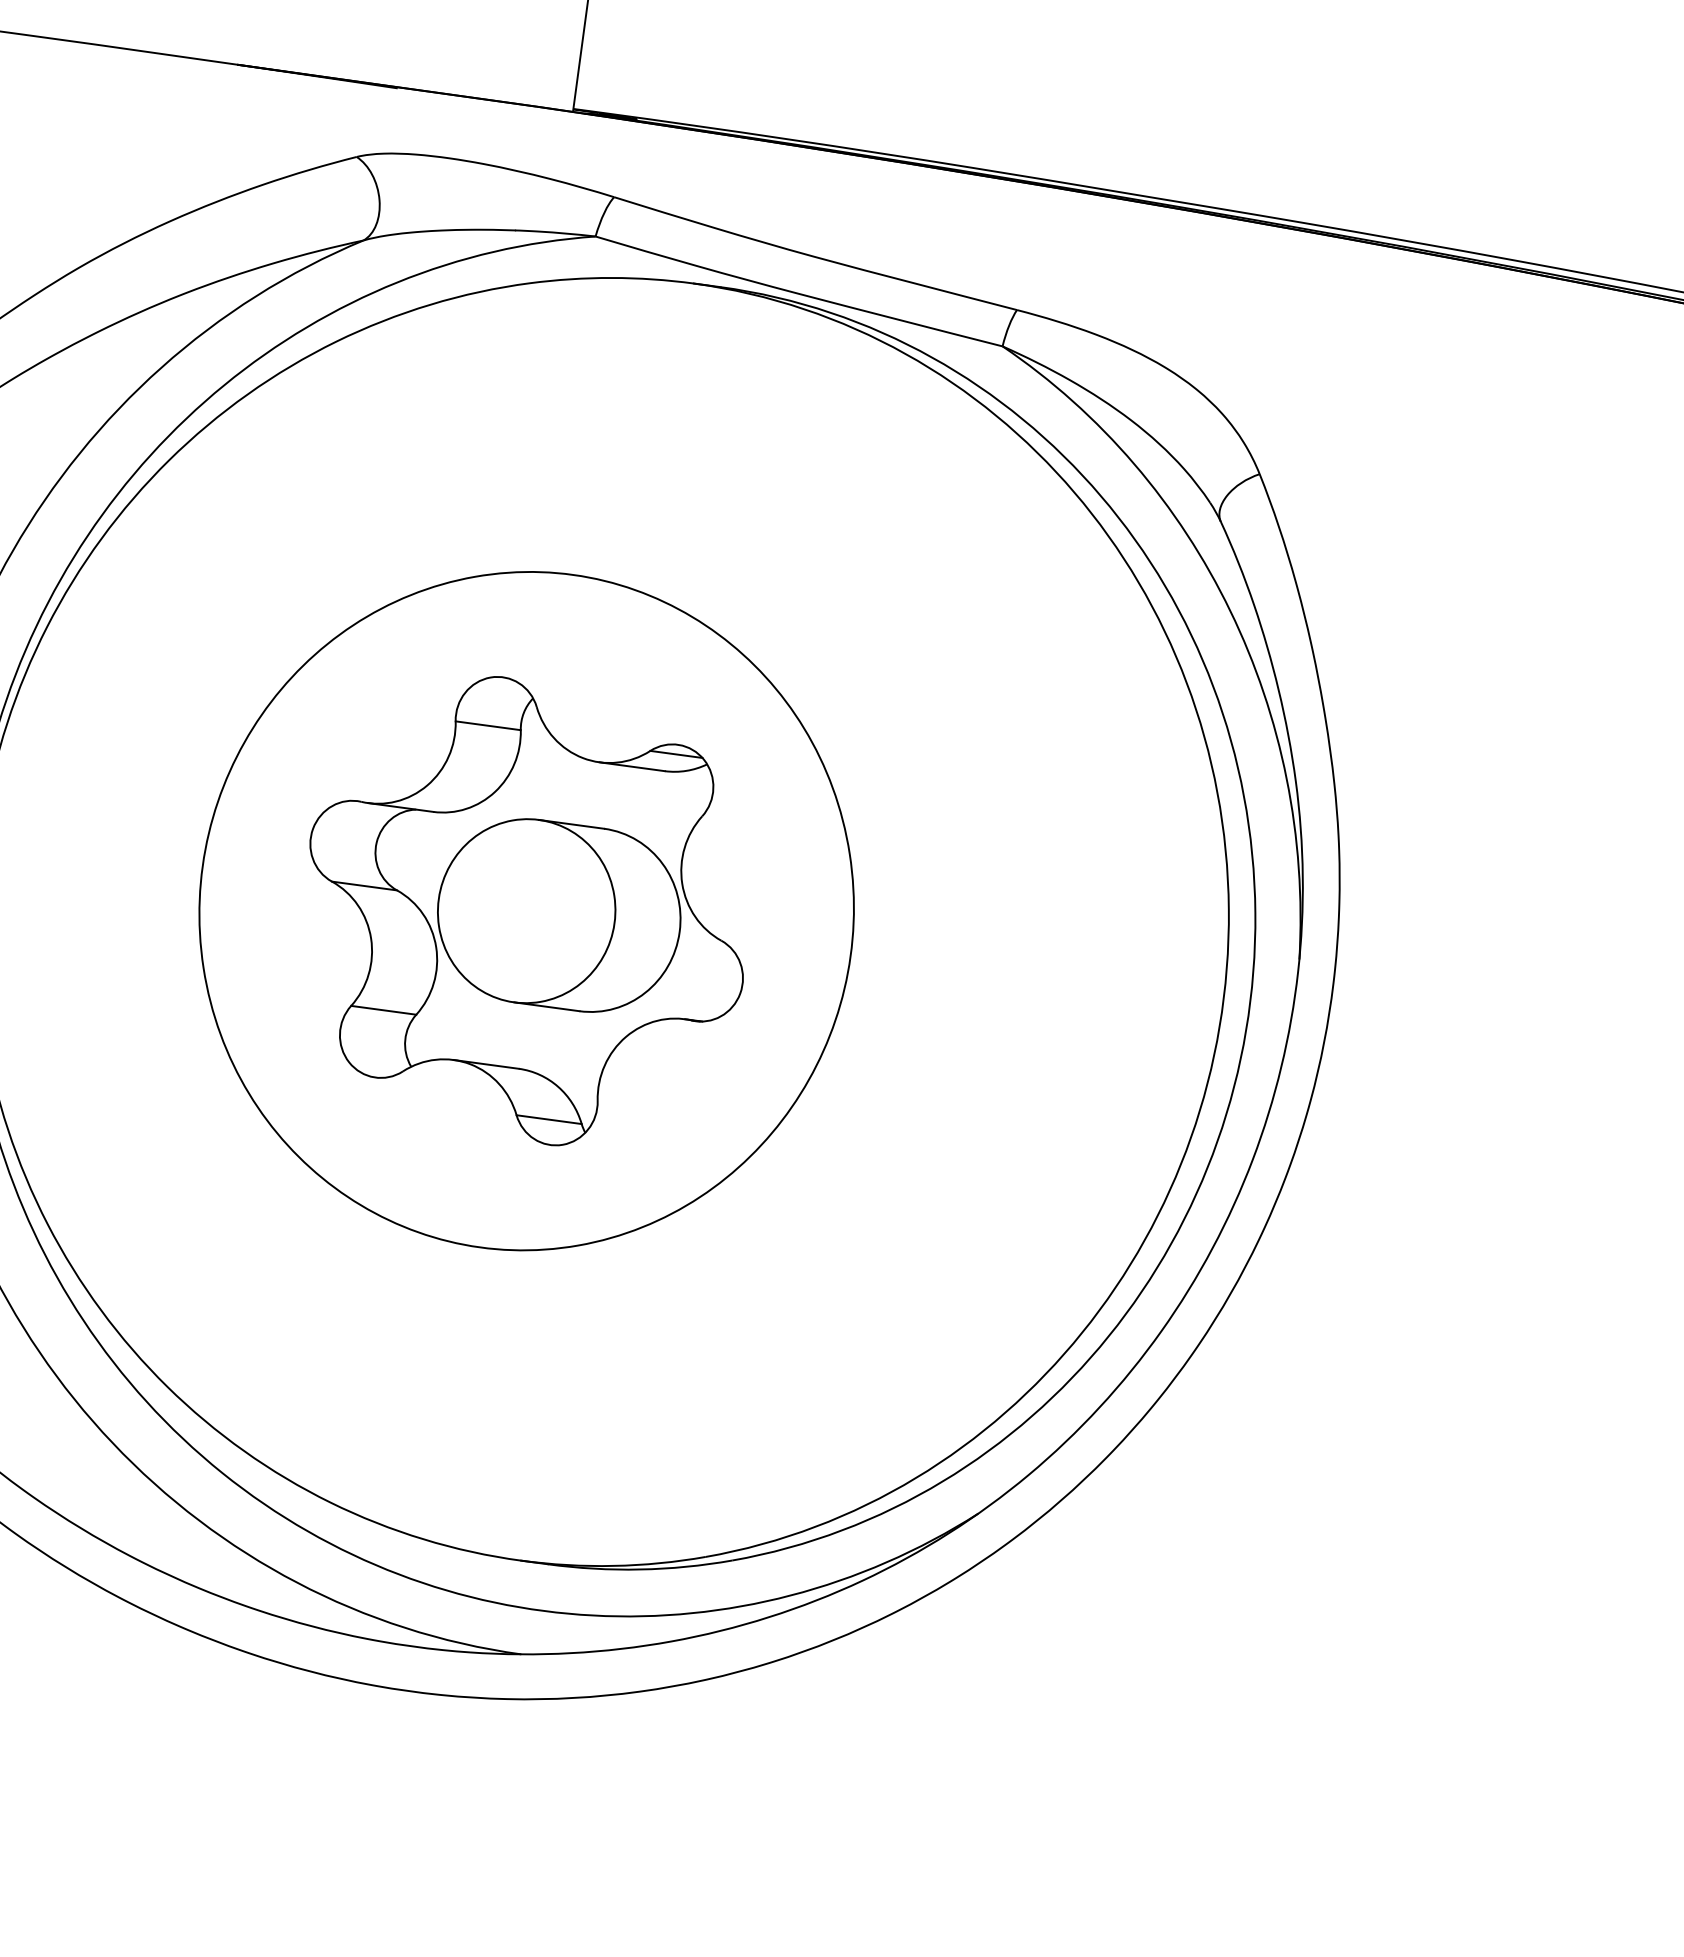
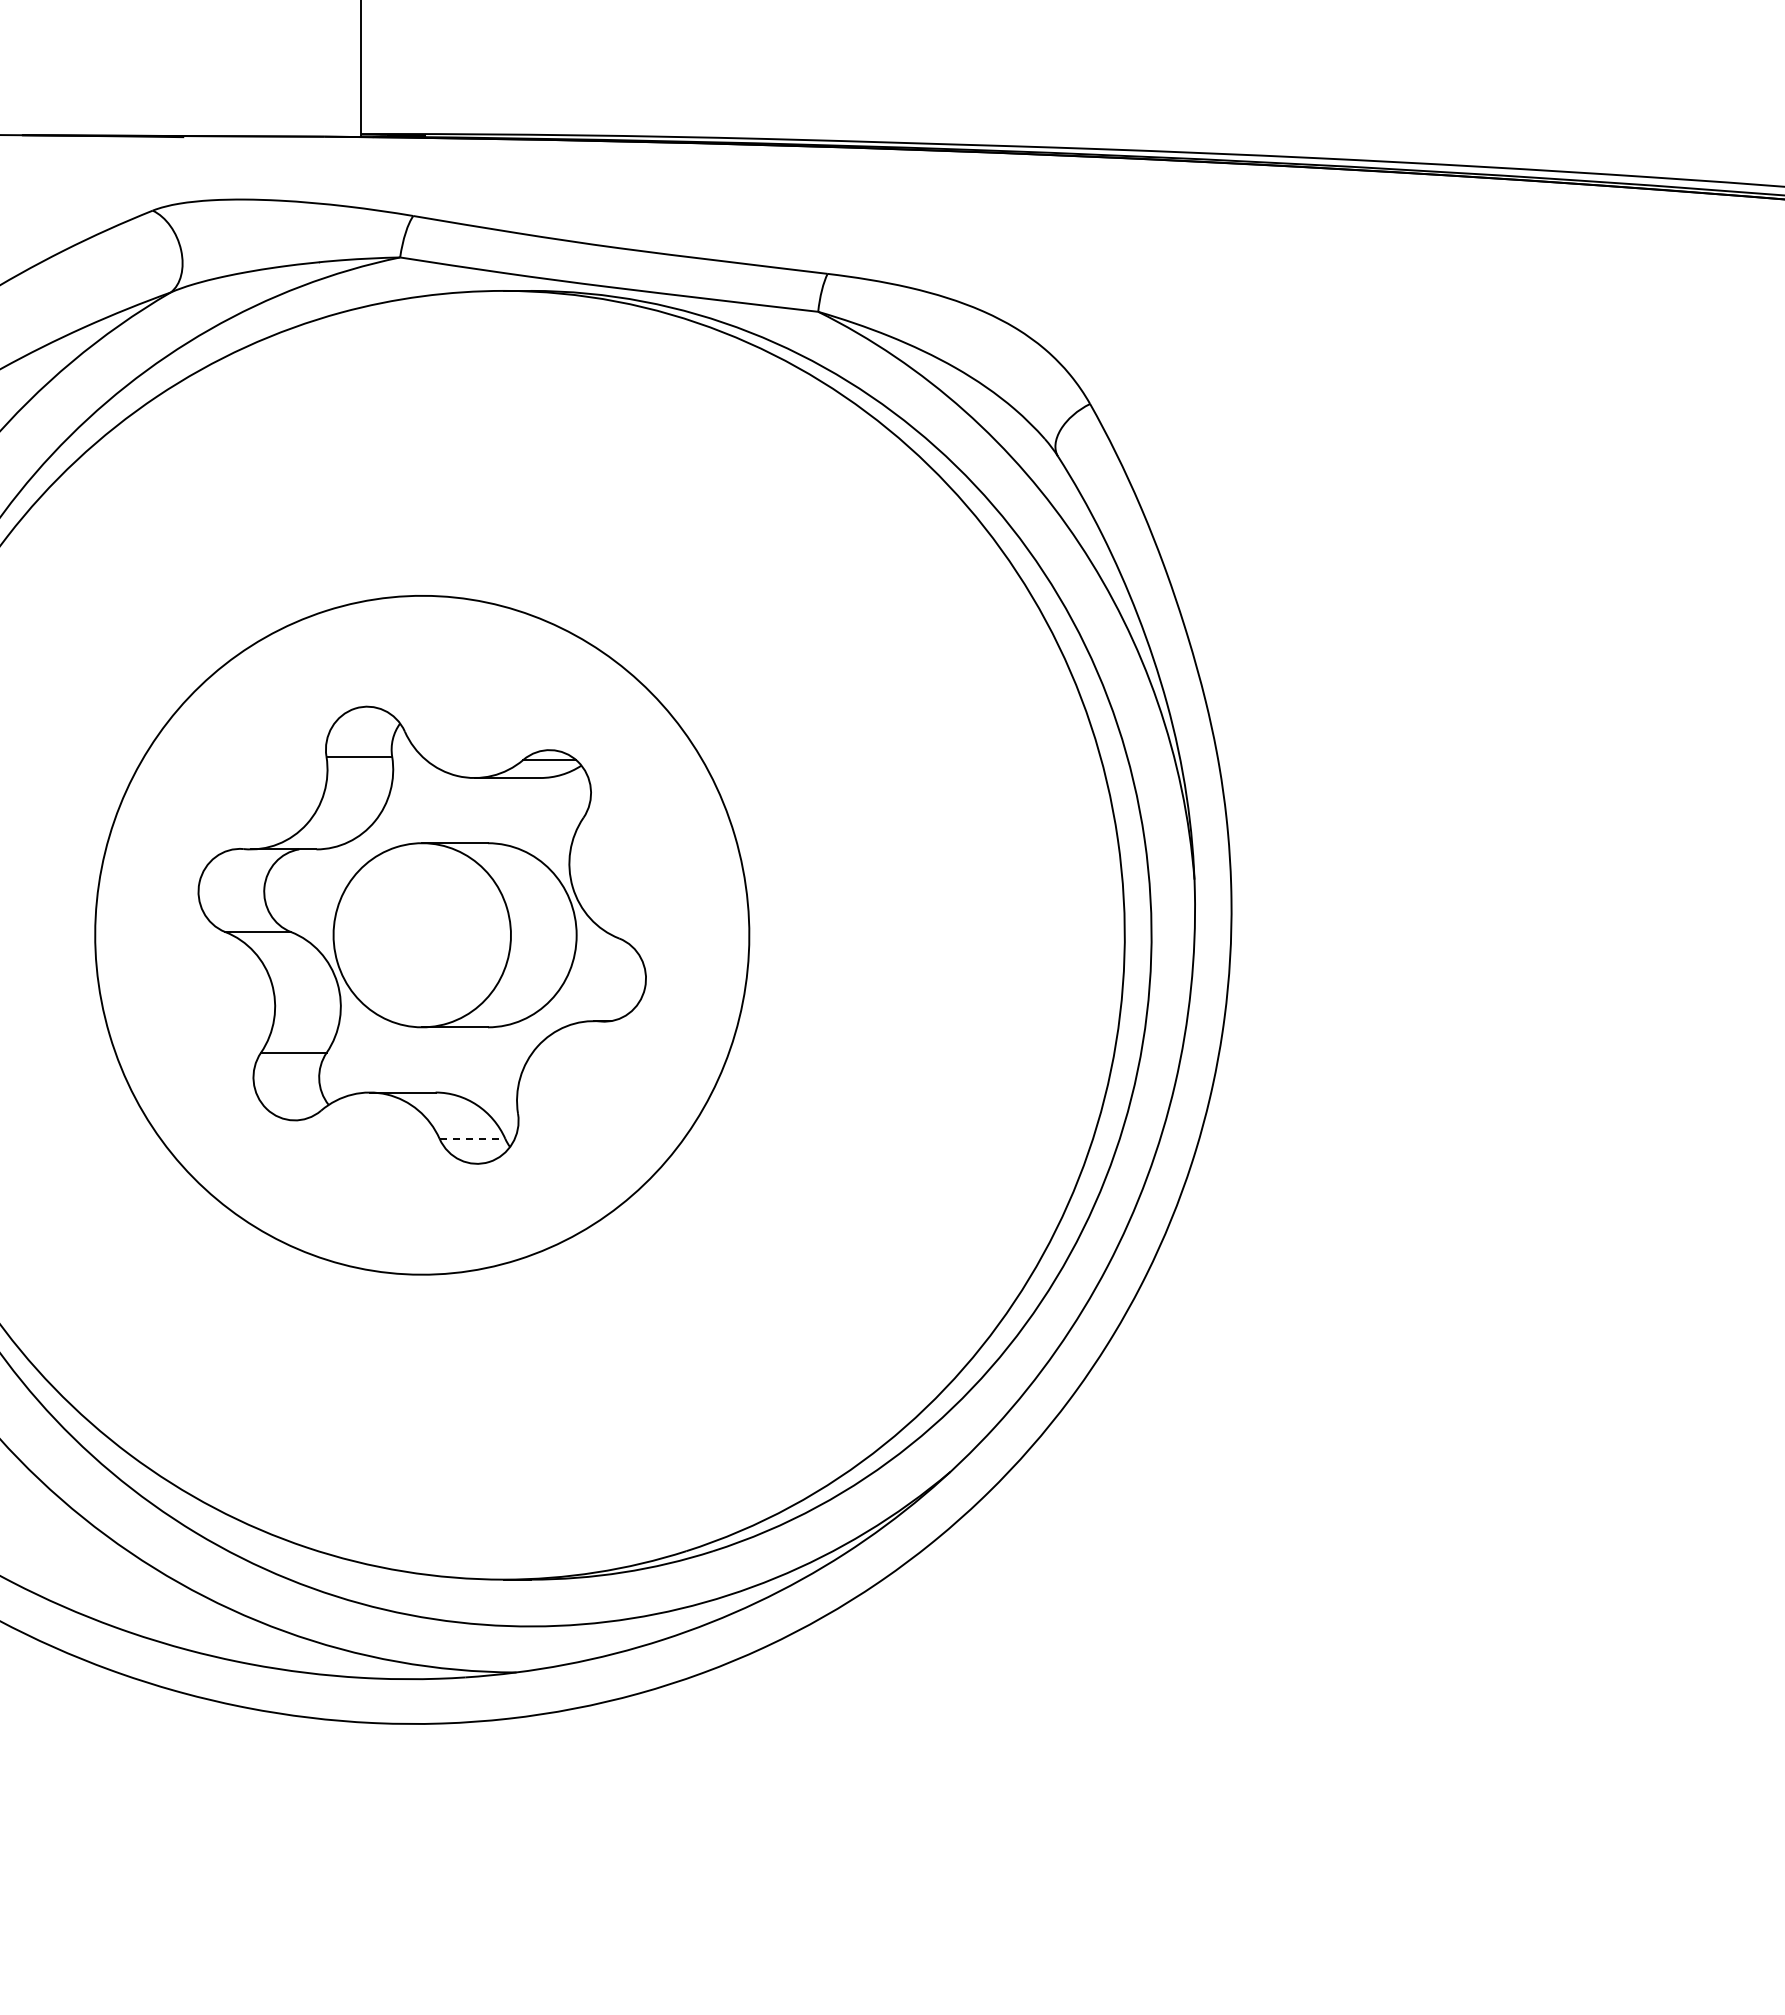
line: (549, 1119) -> (472, 1138), solid -> dashed

